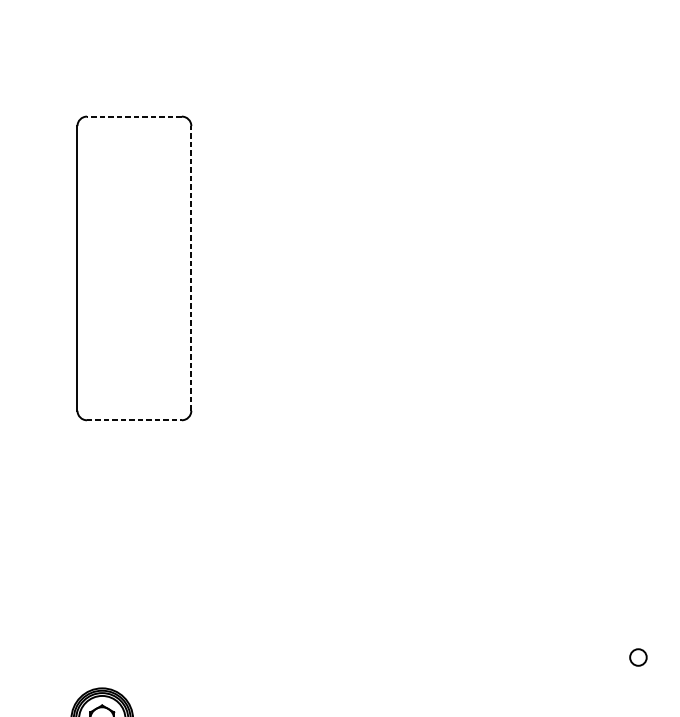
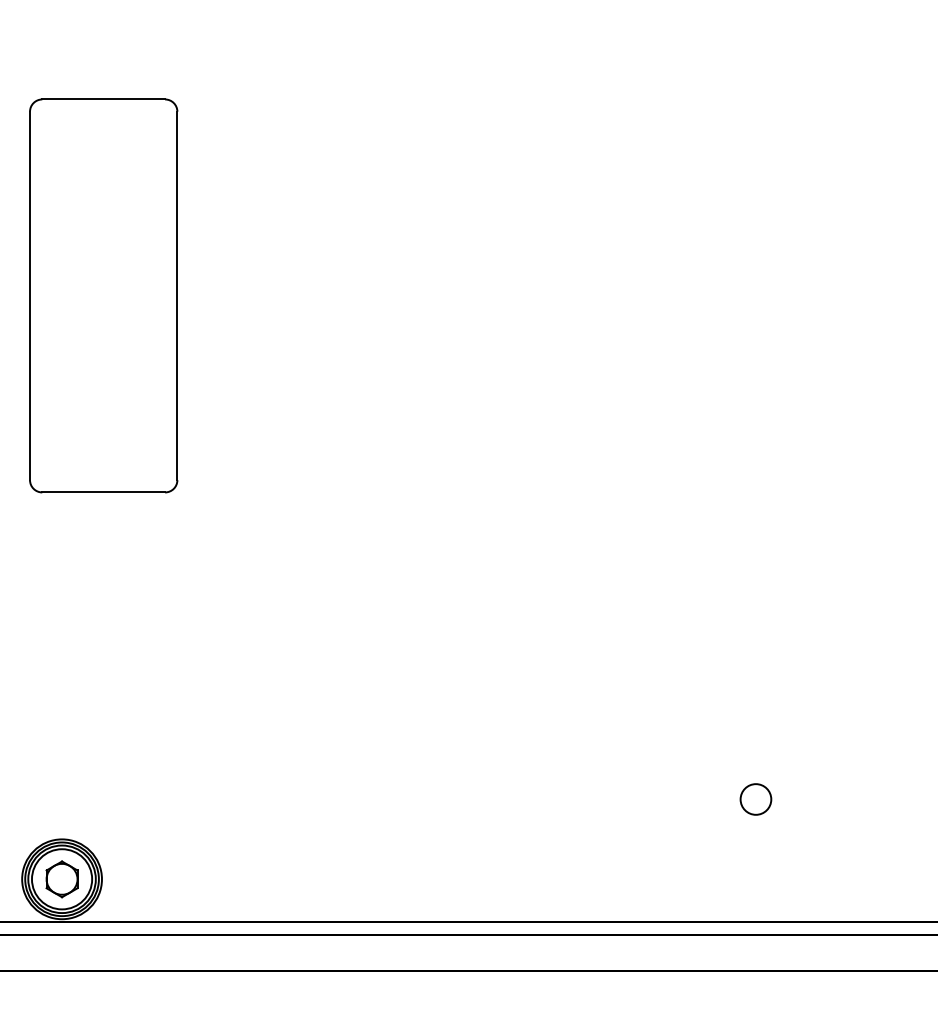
line: (134, 116) -> (103, 99), dashed -> solid
line: (191, 268) -> (177, 295), dashed -> solid
line: (135, 420) -> (104, 492), dashed -> solid
circle: (638, 657) -> (755, 799), size x1.43

